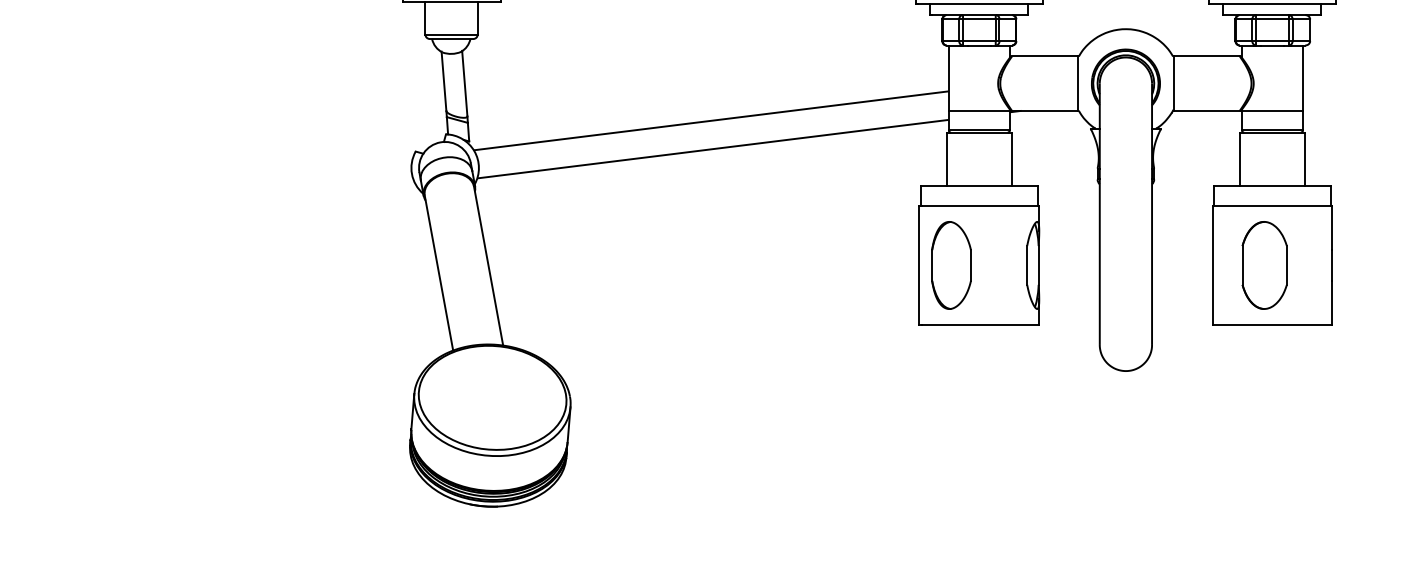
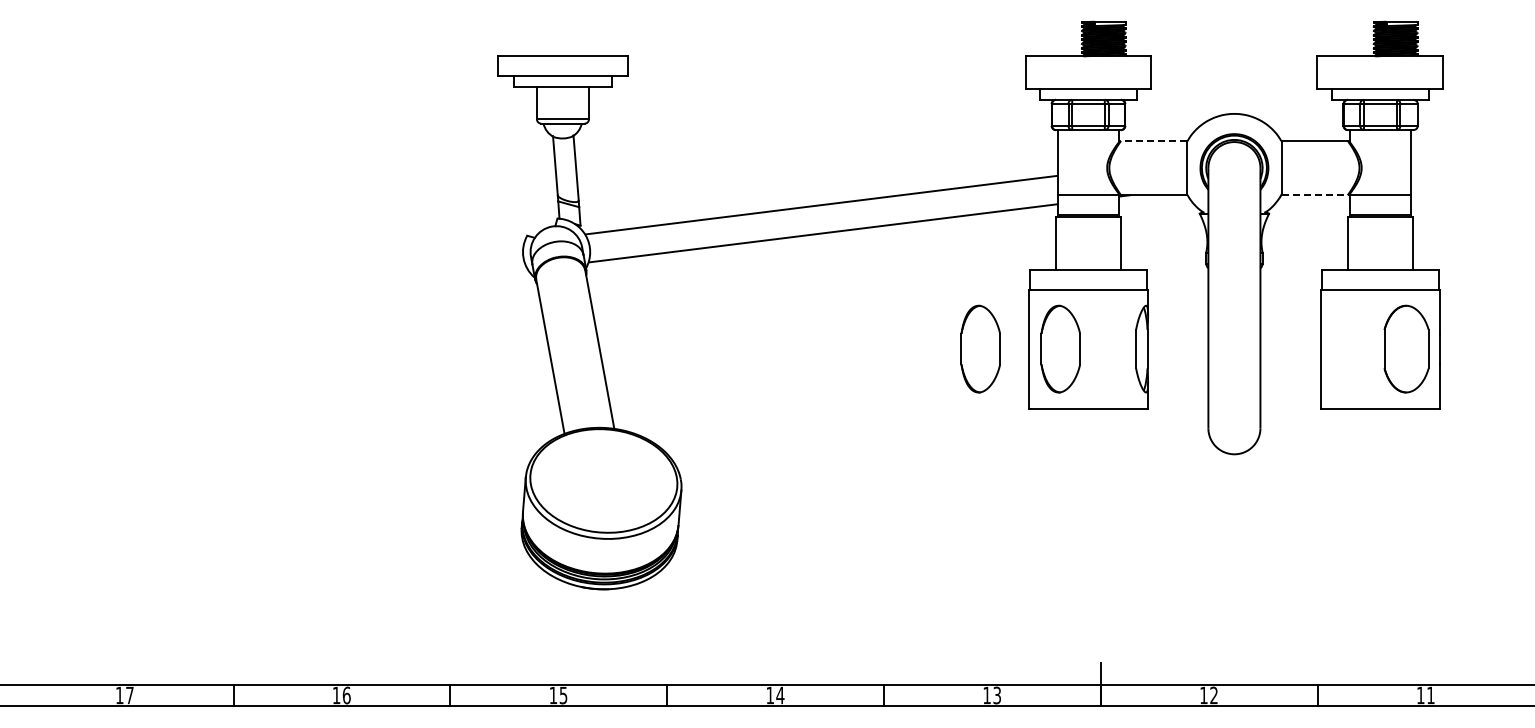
line: (1044, 56) -> (1153, 141), solid -> dashed
line: (1206, 111) -> (1314, 195), solid -> dashed
part: (870, 264) -> (980, 348), added
part: (1264, 264) -> (1406, 348), moved

